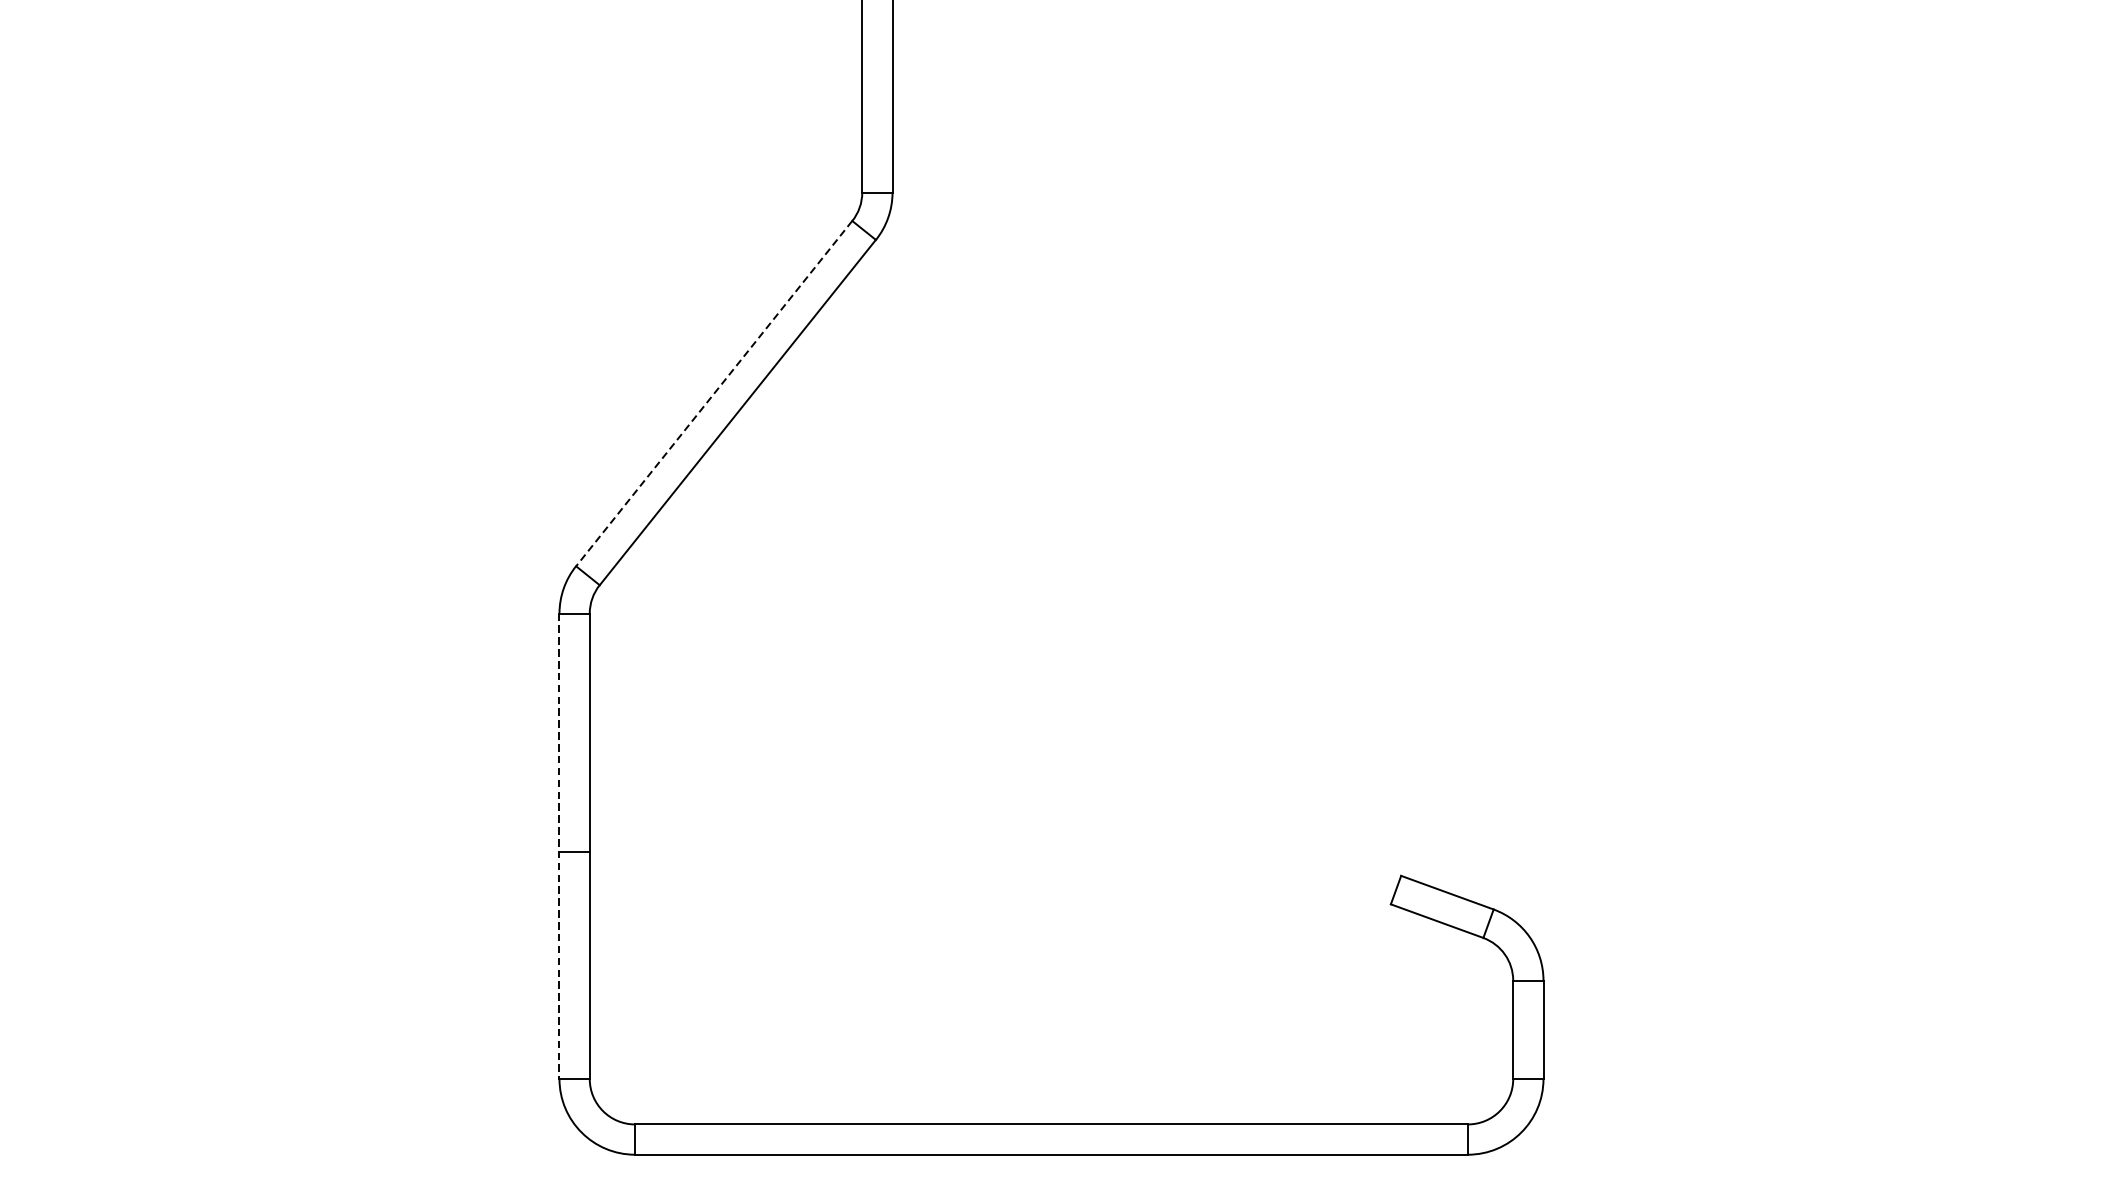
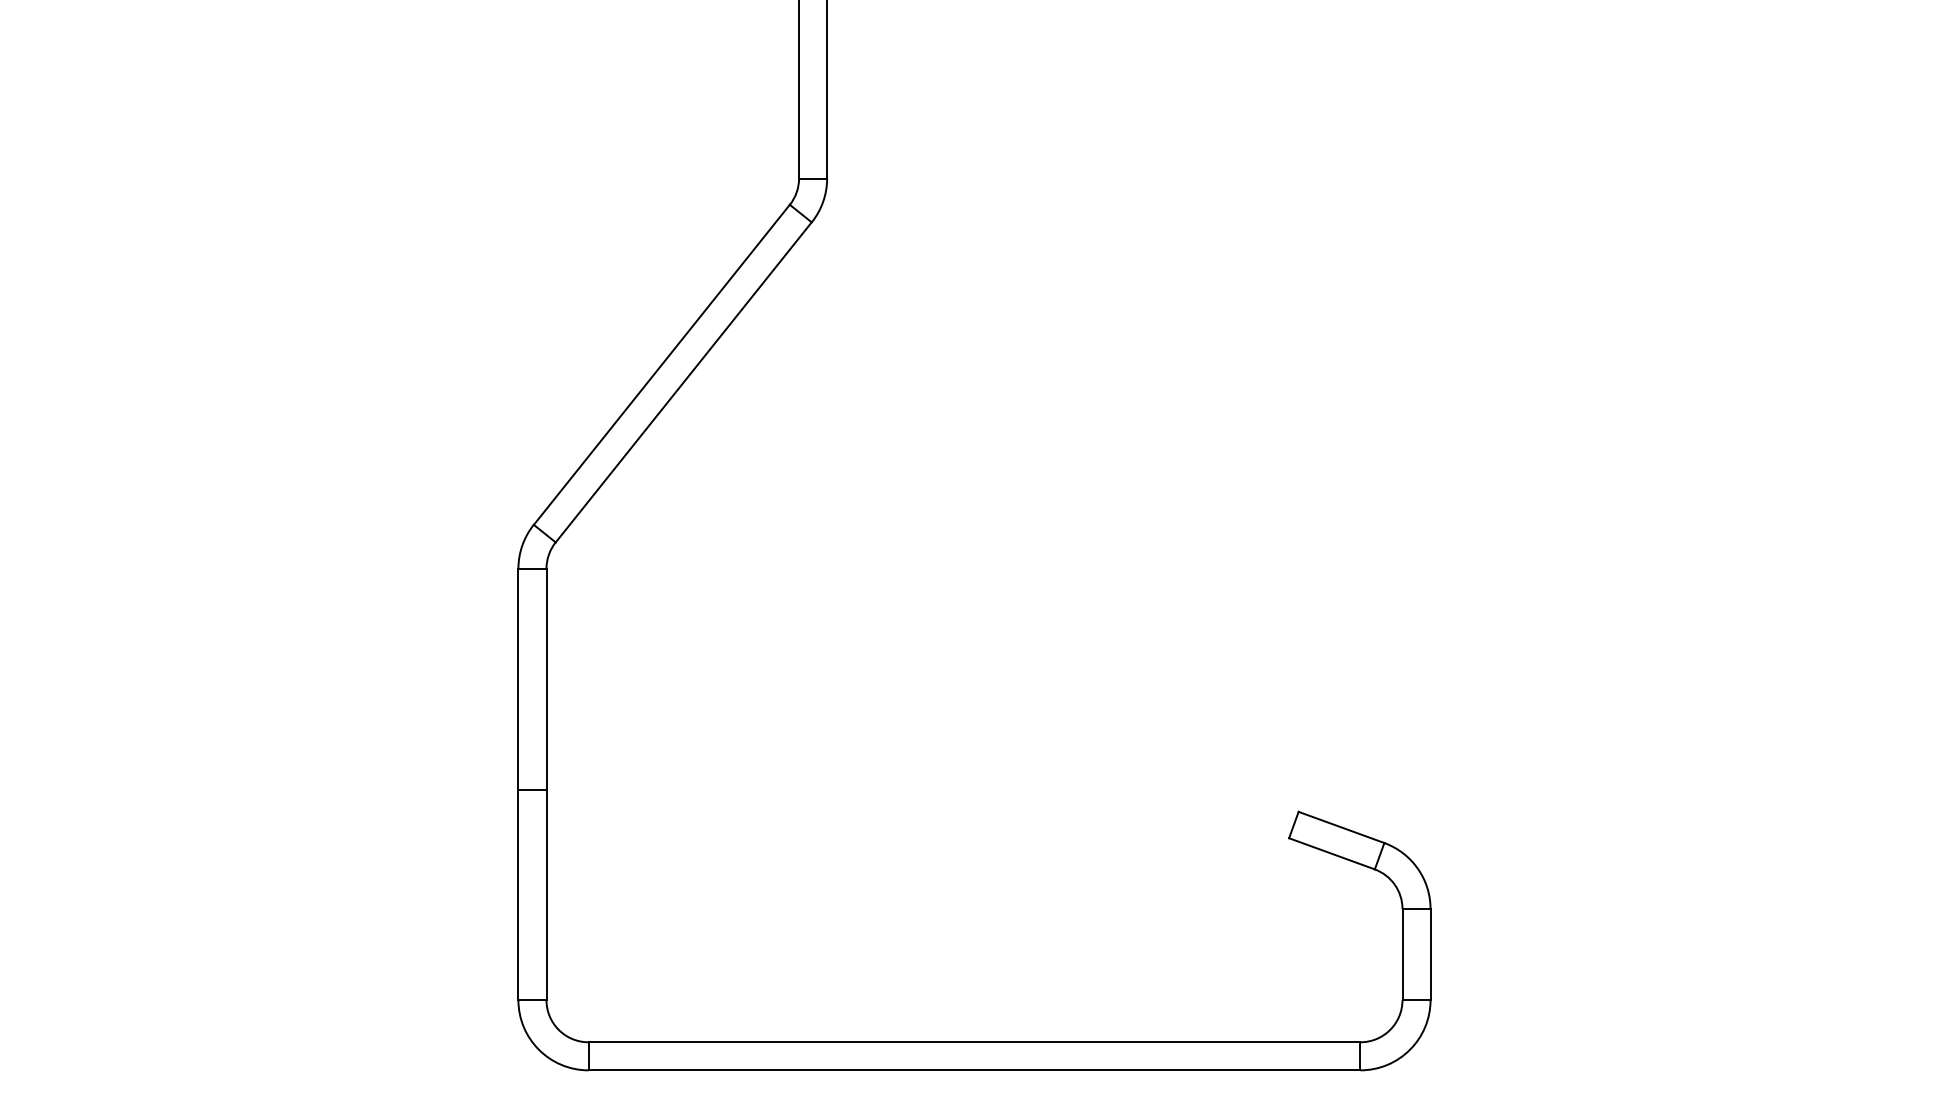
line: (713, 393) -> (661, 364), dashed -> solid
line: (559, 846) -> (518, 784), dashed -> solid

